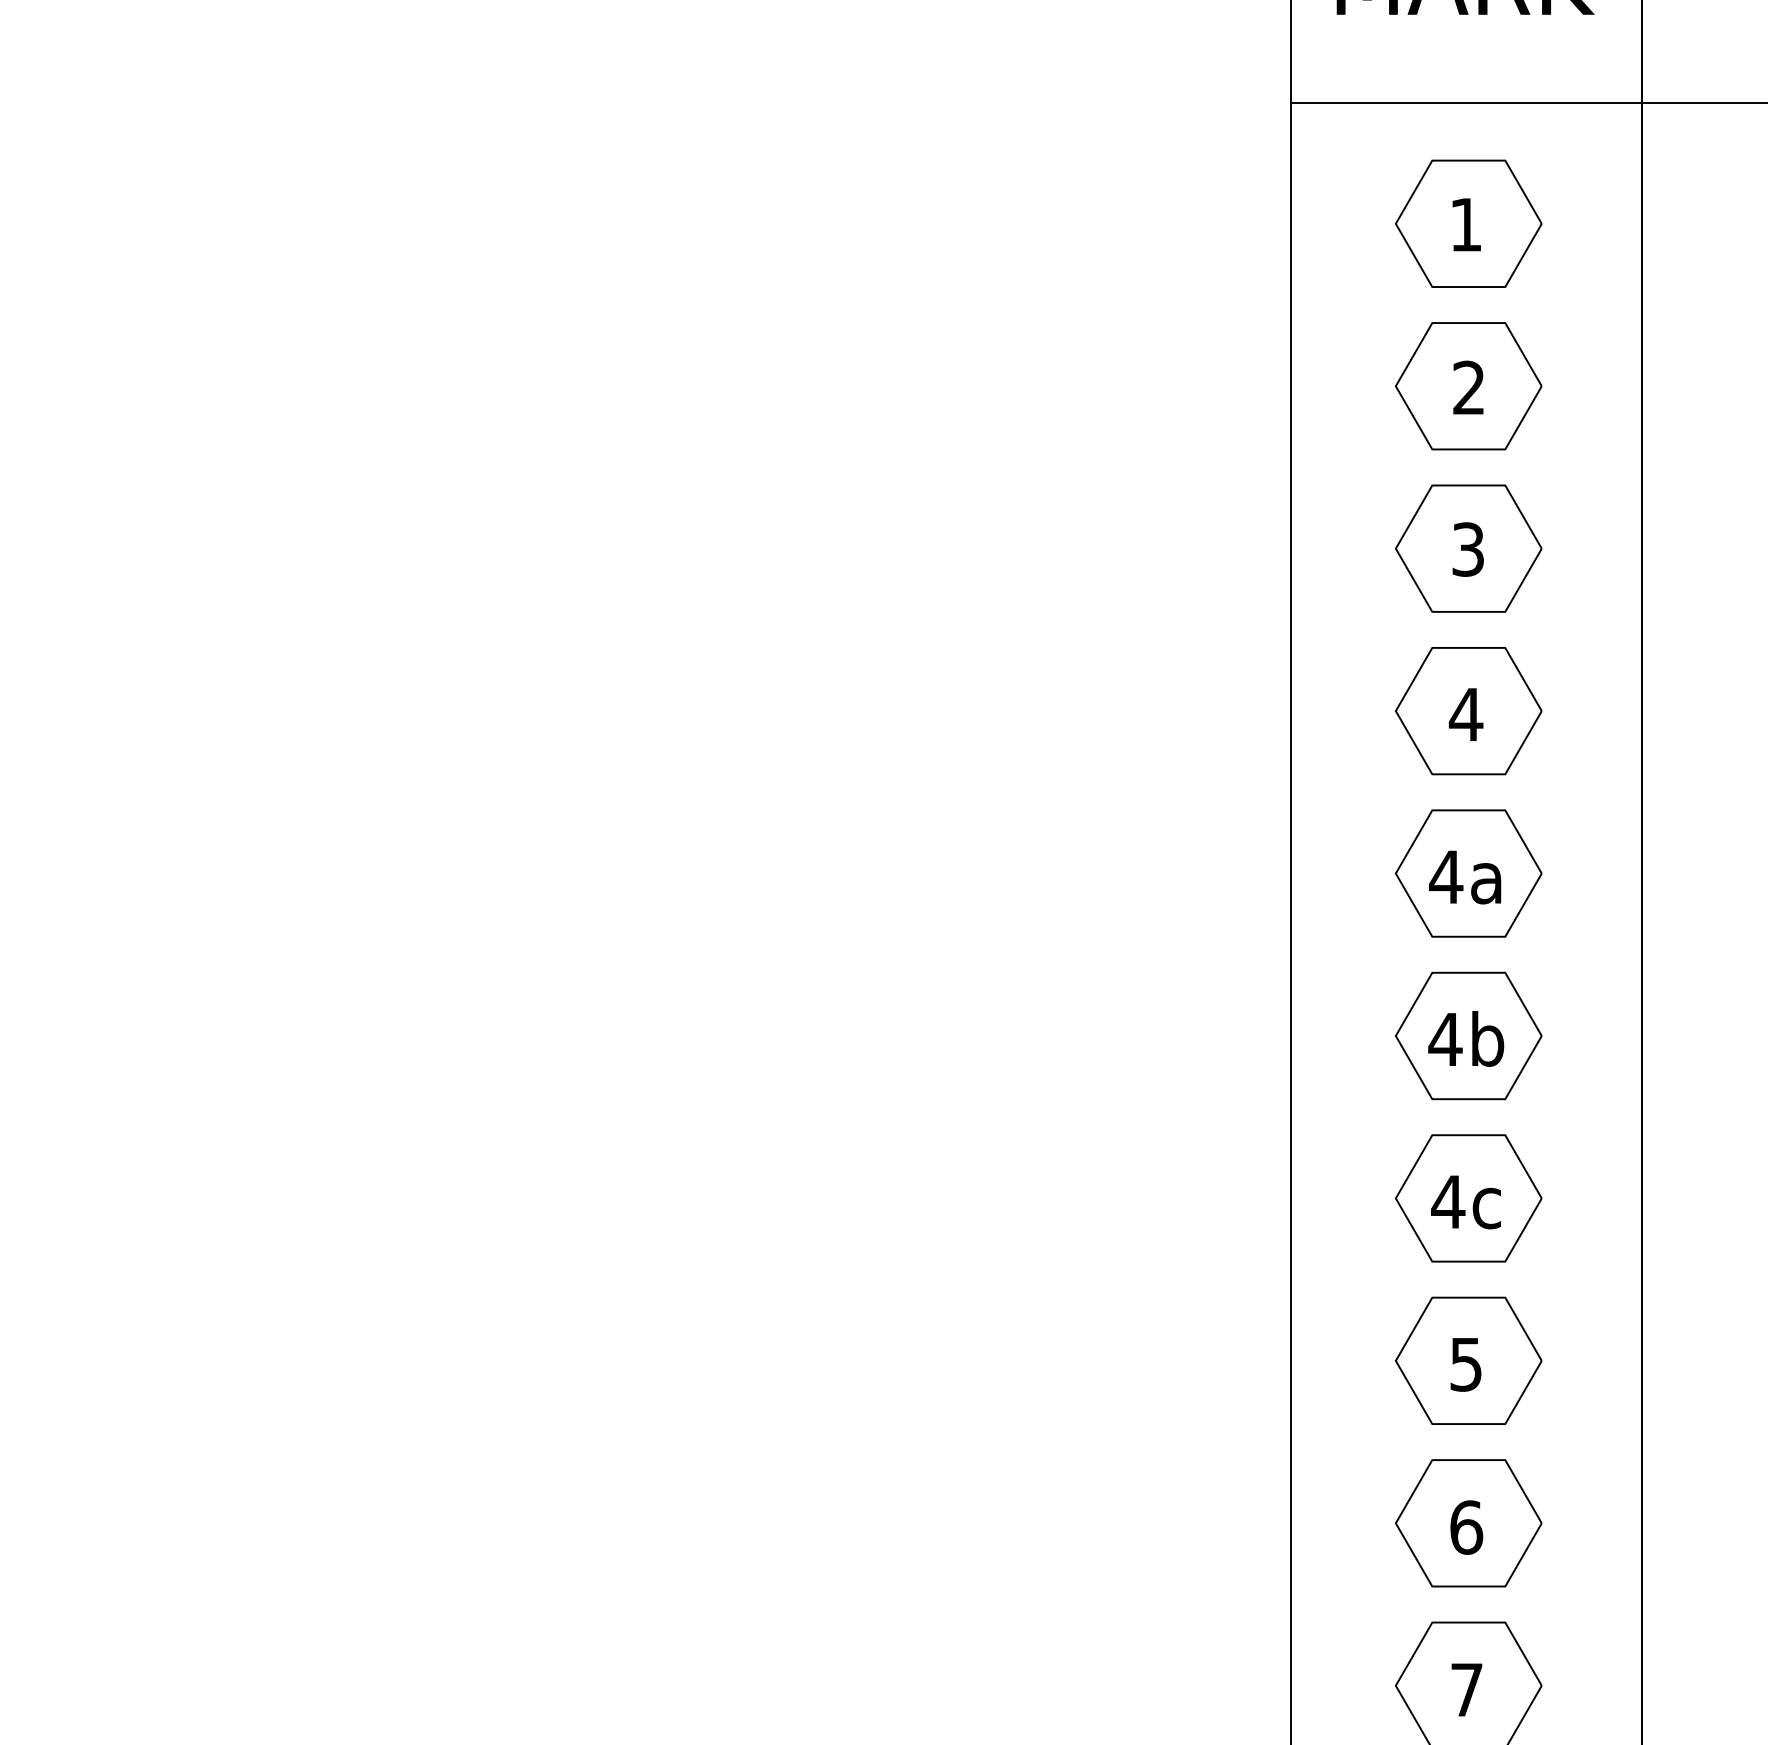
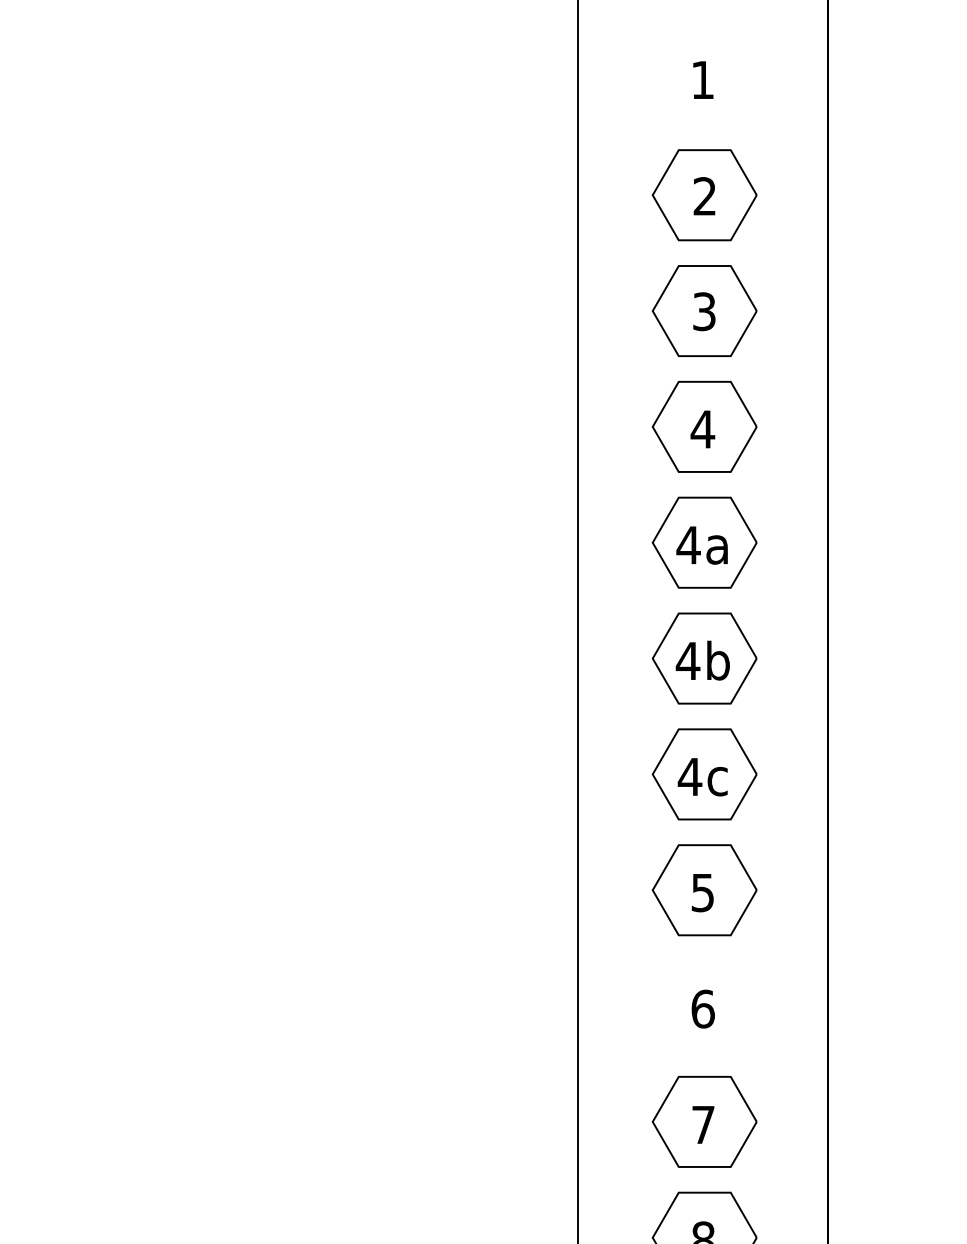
part: (1468, 223) -> (704, 79), removed
part: (1468, 1523) -> (704, 1006), removed

